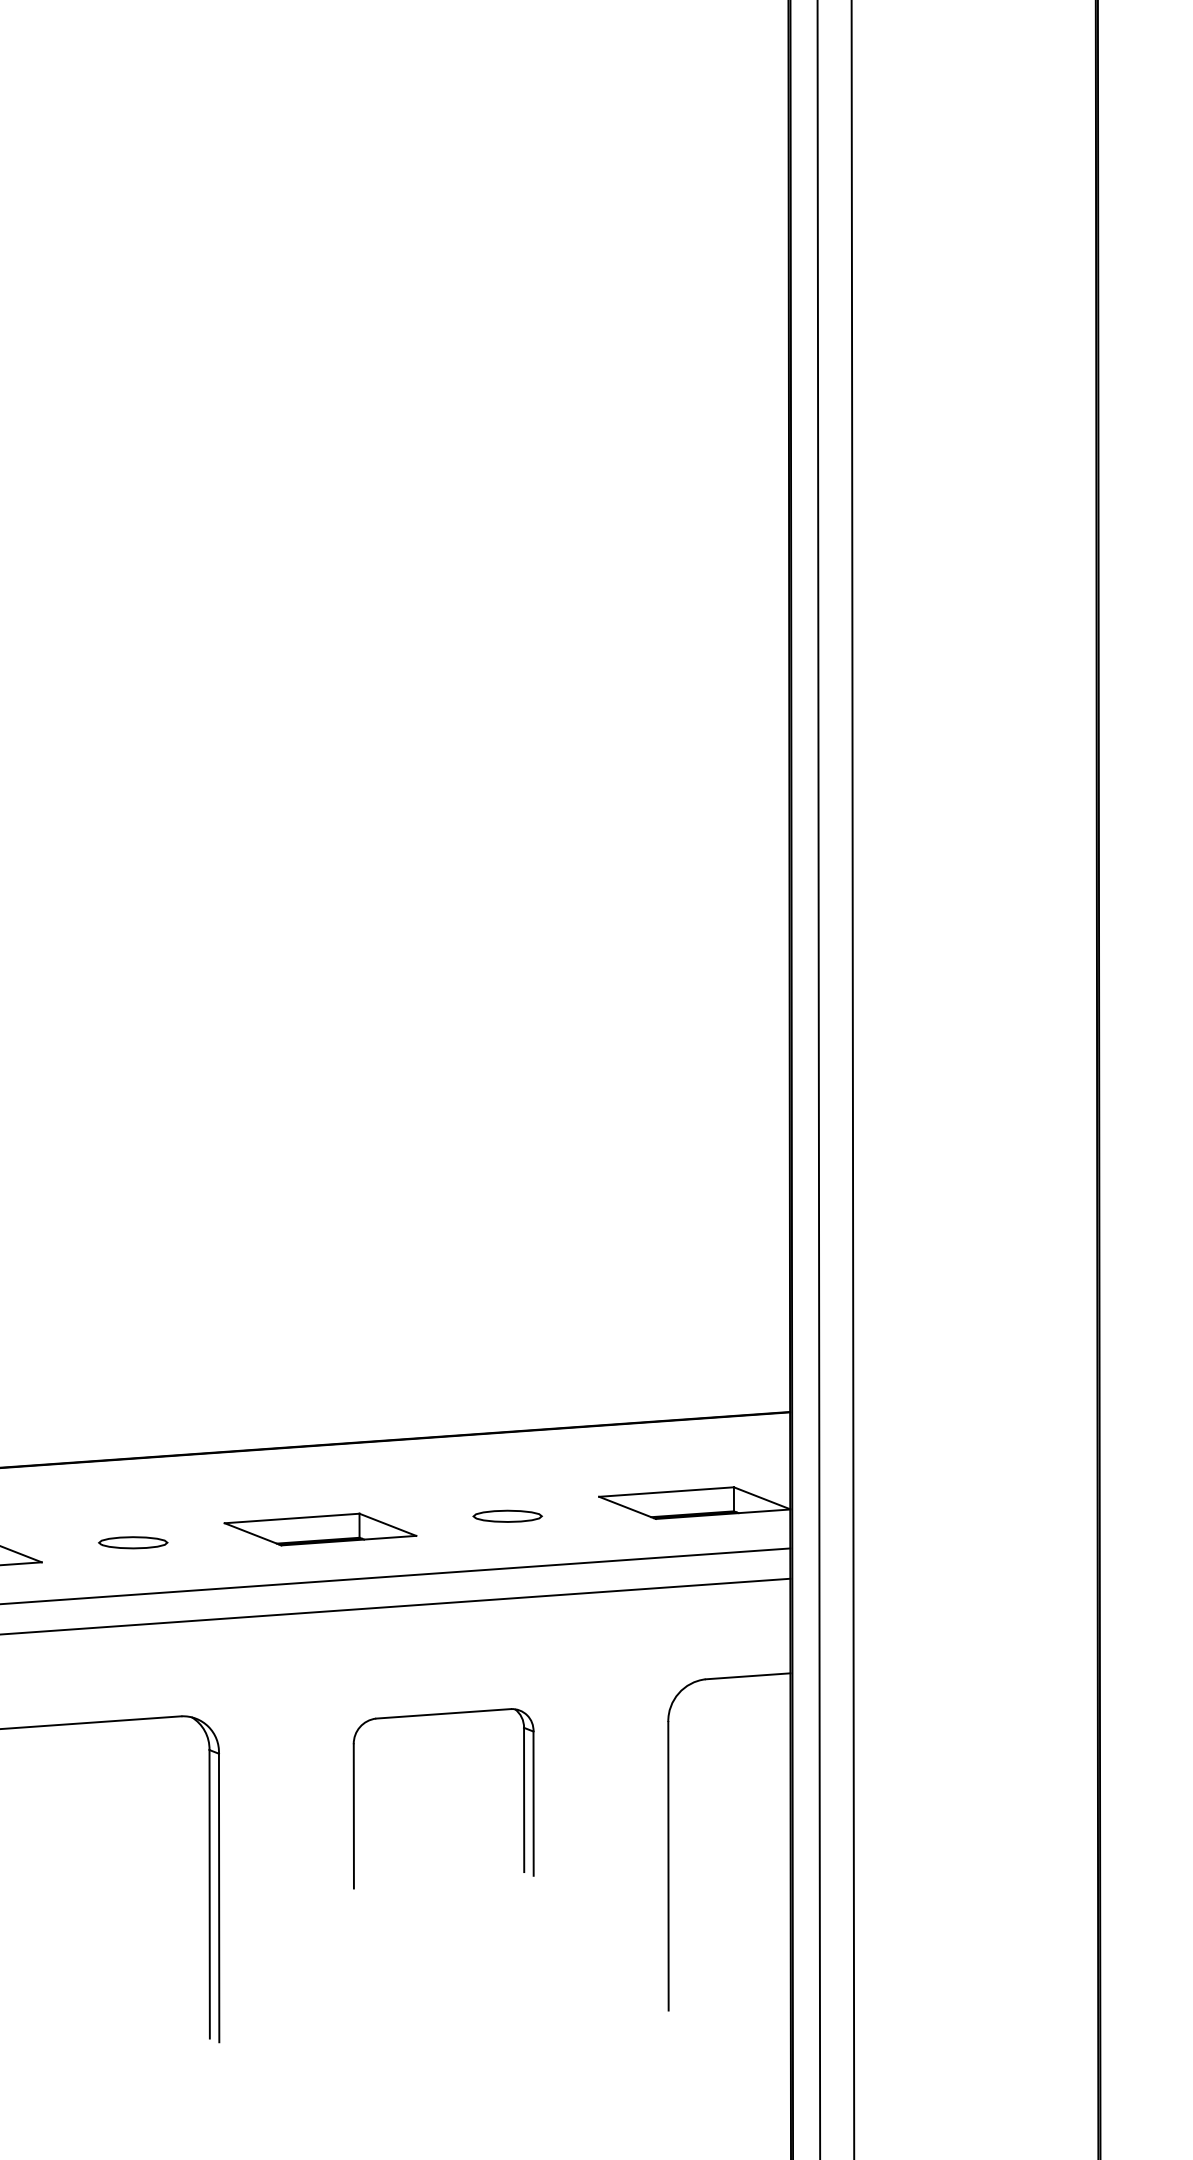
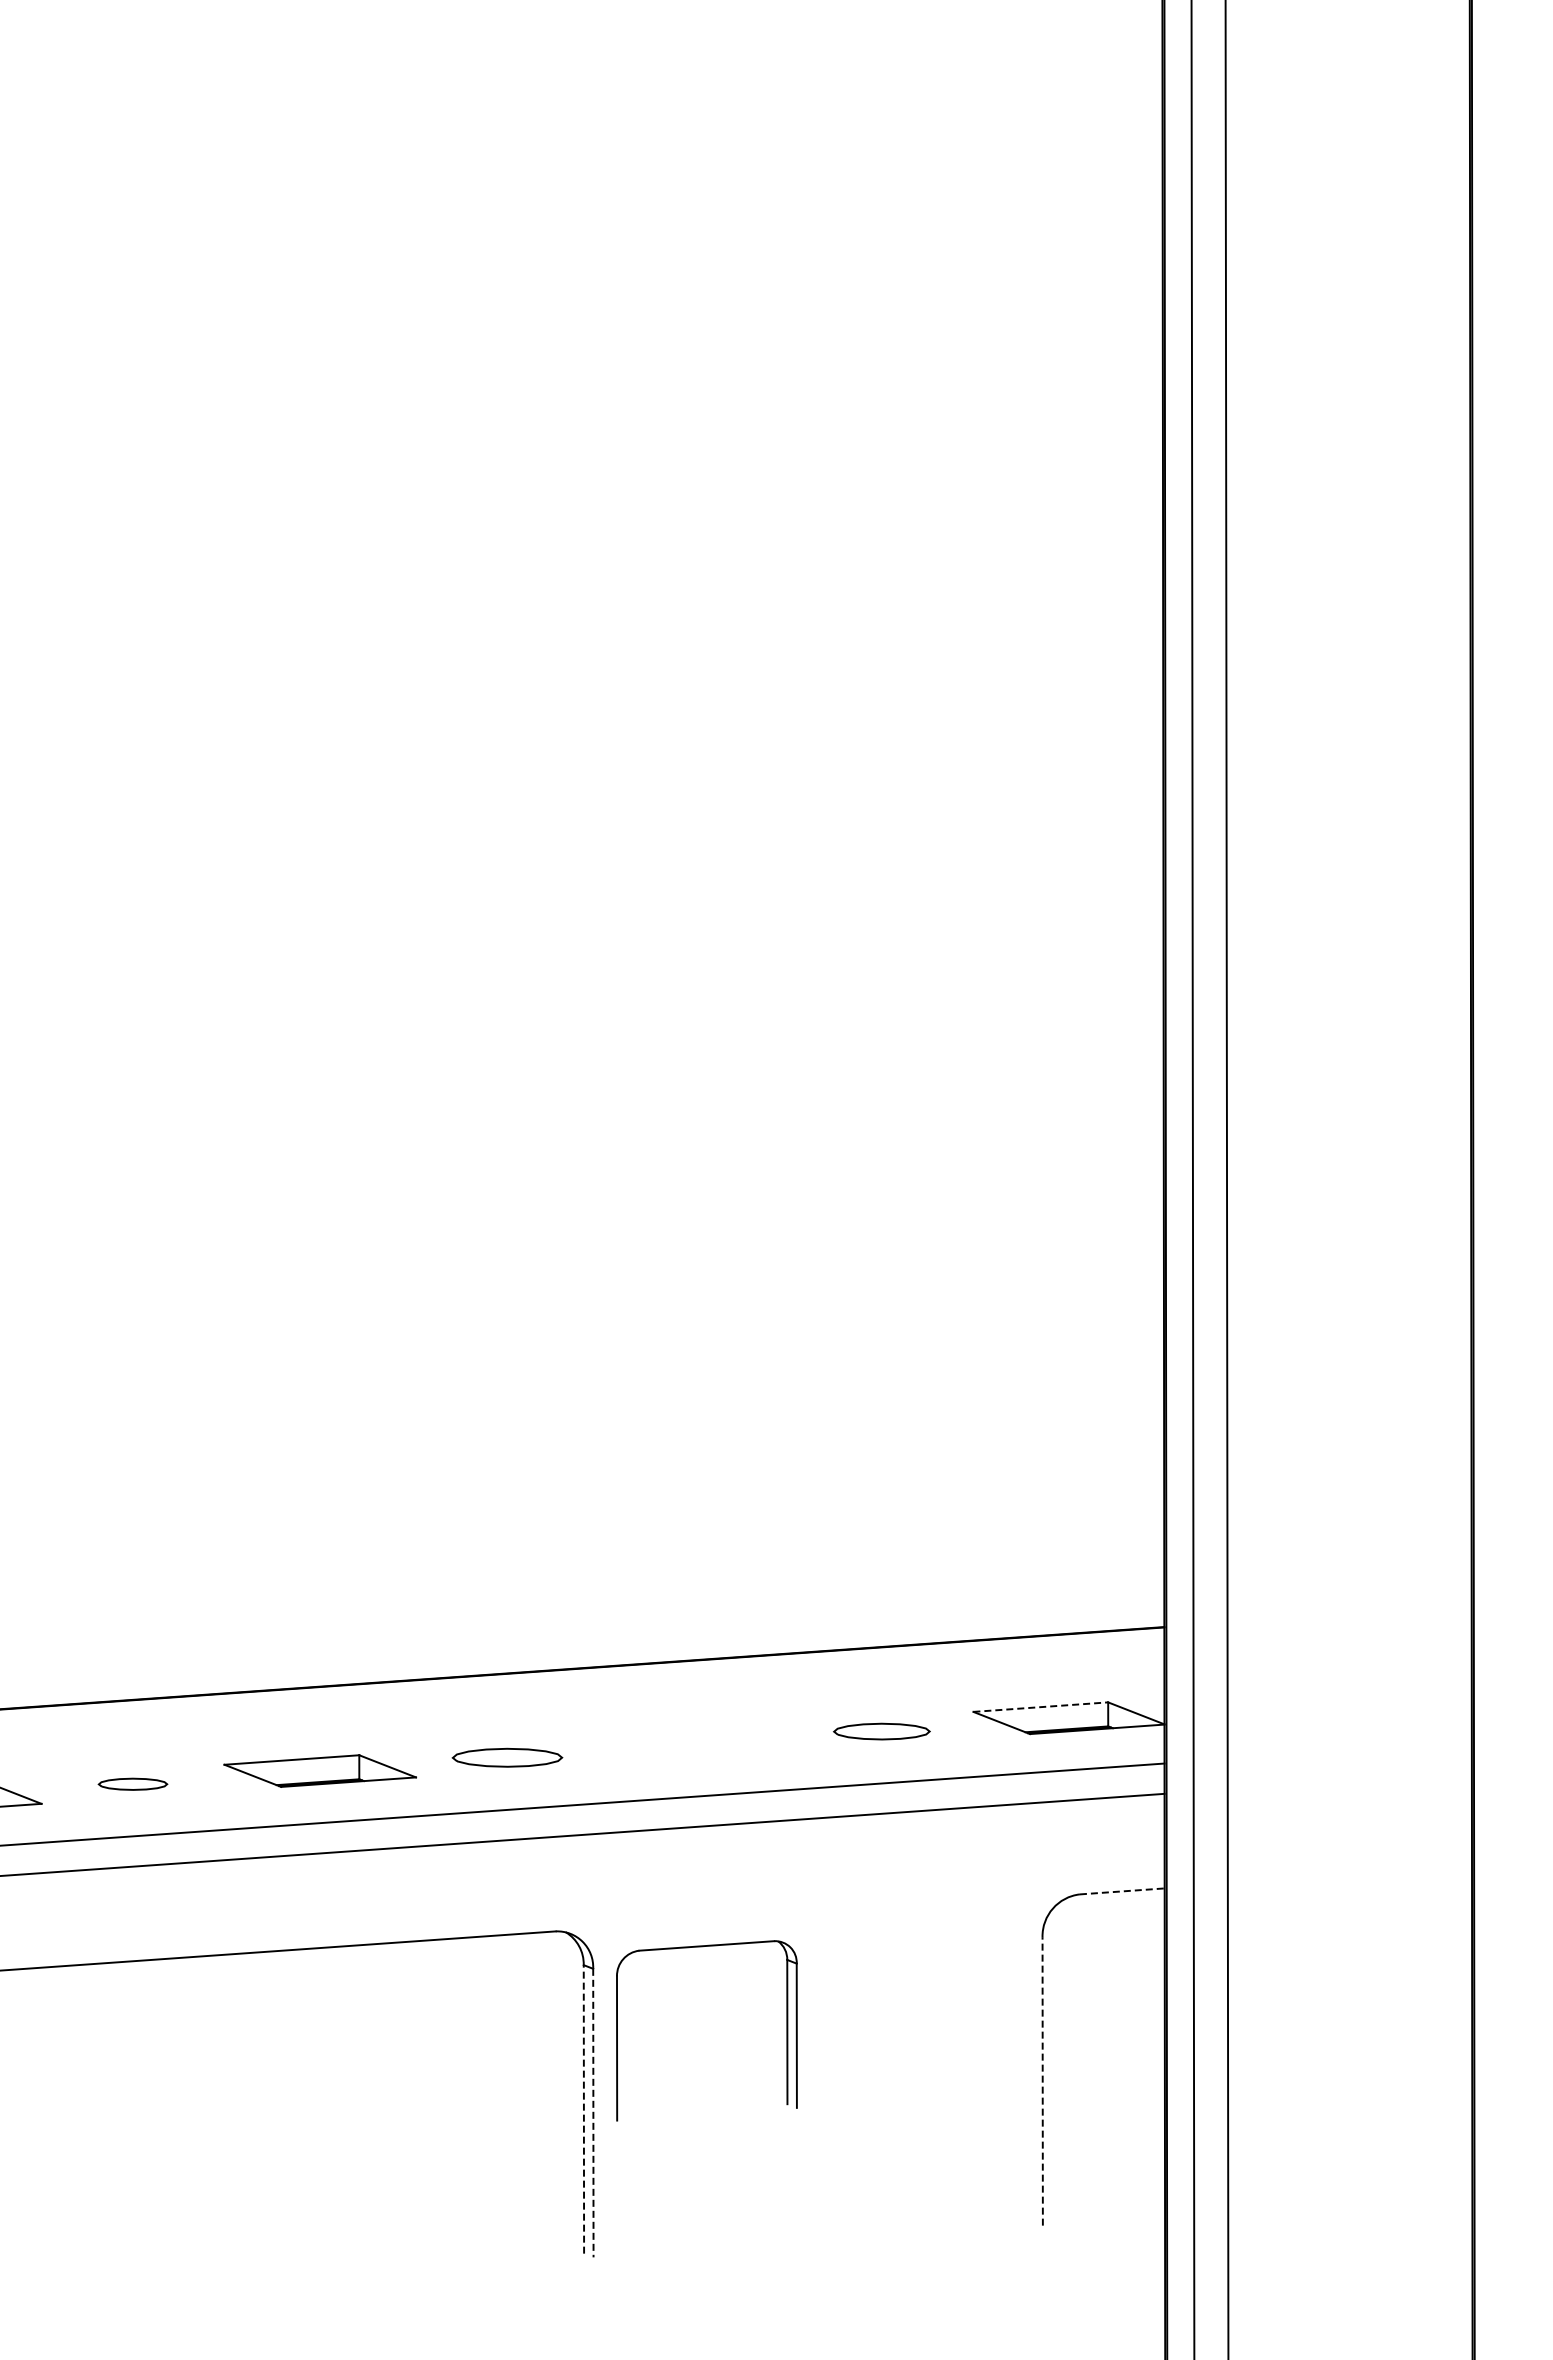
line: (666, 1492) -> (1040, 1707), solid -> dashed
part: (507, 1515) -> (881, 1730), size x1.4
part: (320, 1529) -> (694, 1744), removed
part: (133, 1542) -> (507, 1757), size x1.6
line: (748, 1676) -> (1122, 1891), solid -> dashed
part: (523, 1798) -> (786, 2030), moved
line: (668, 1865) -> (1042, 2080), solid -> dashed
line: (209, 1893) -> (583, 2108), solid -> dashed
line: (219, 1898) -> (593, 2113), solid -> dashed

